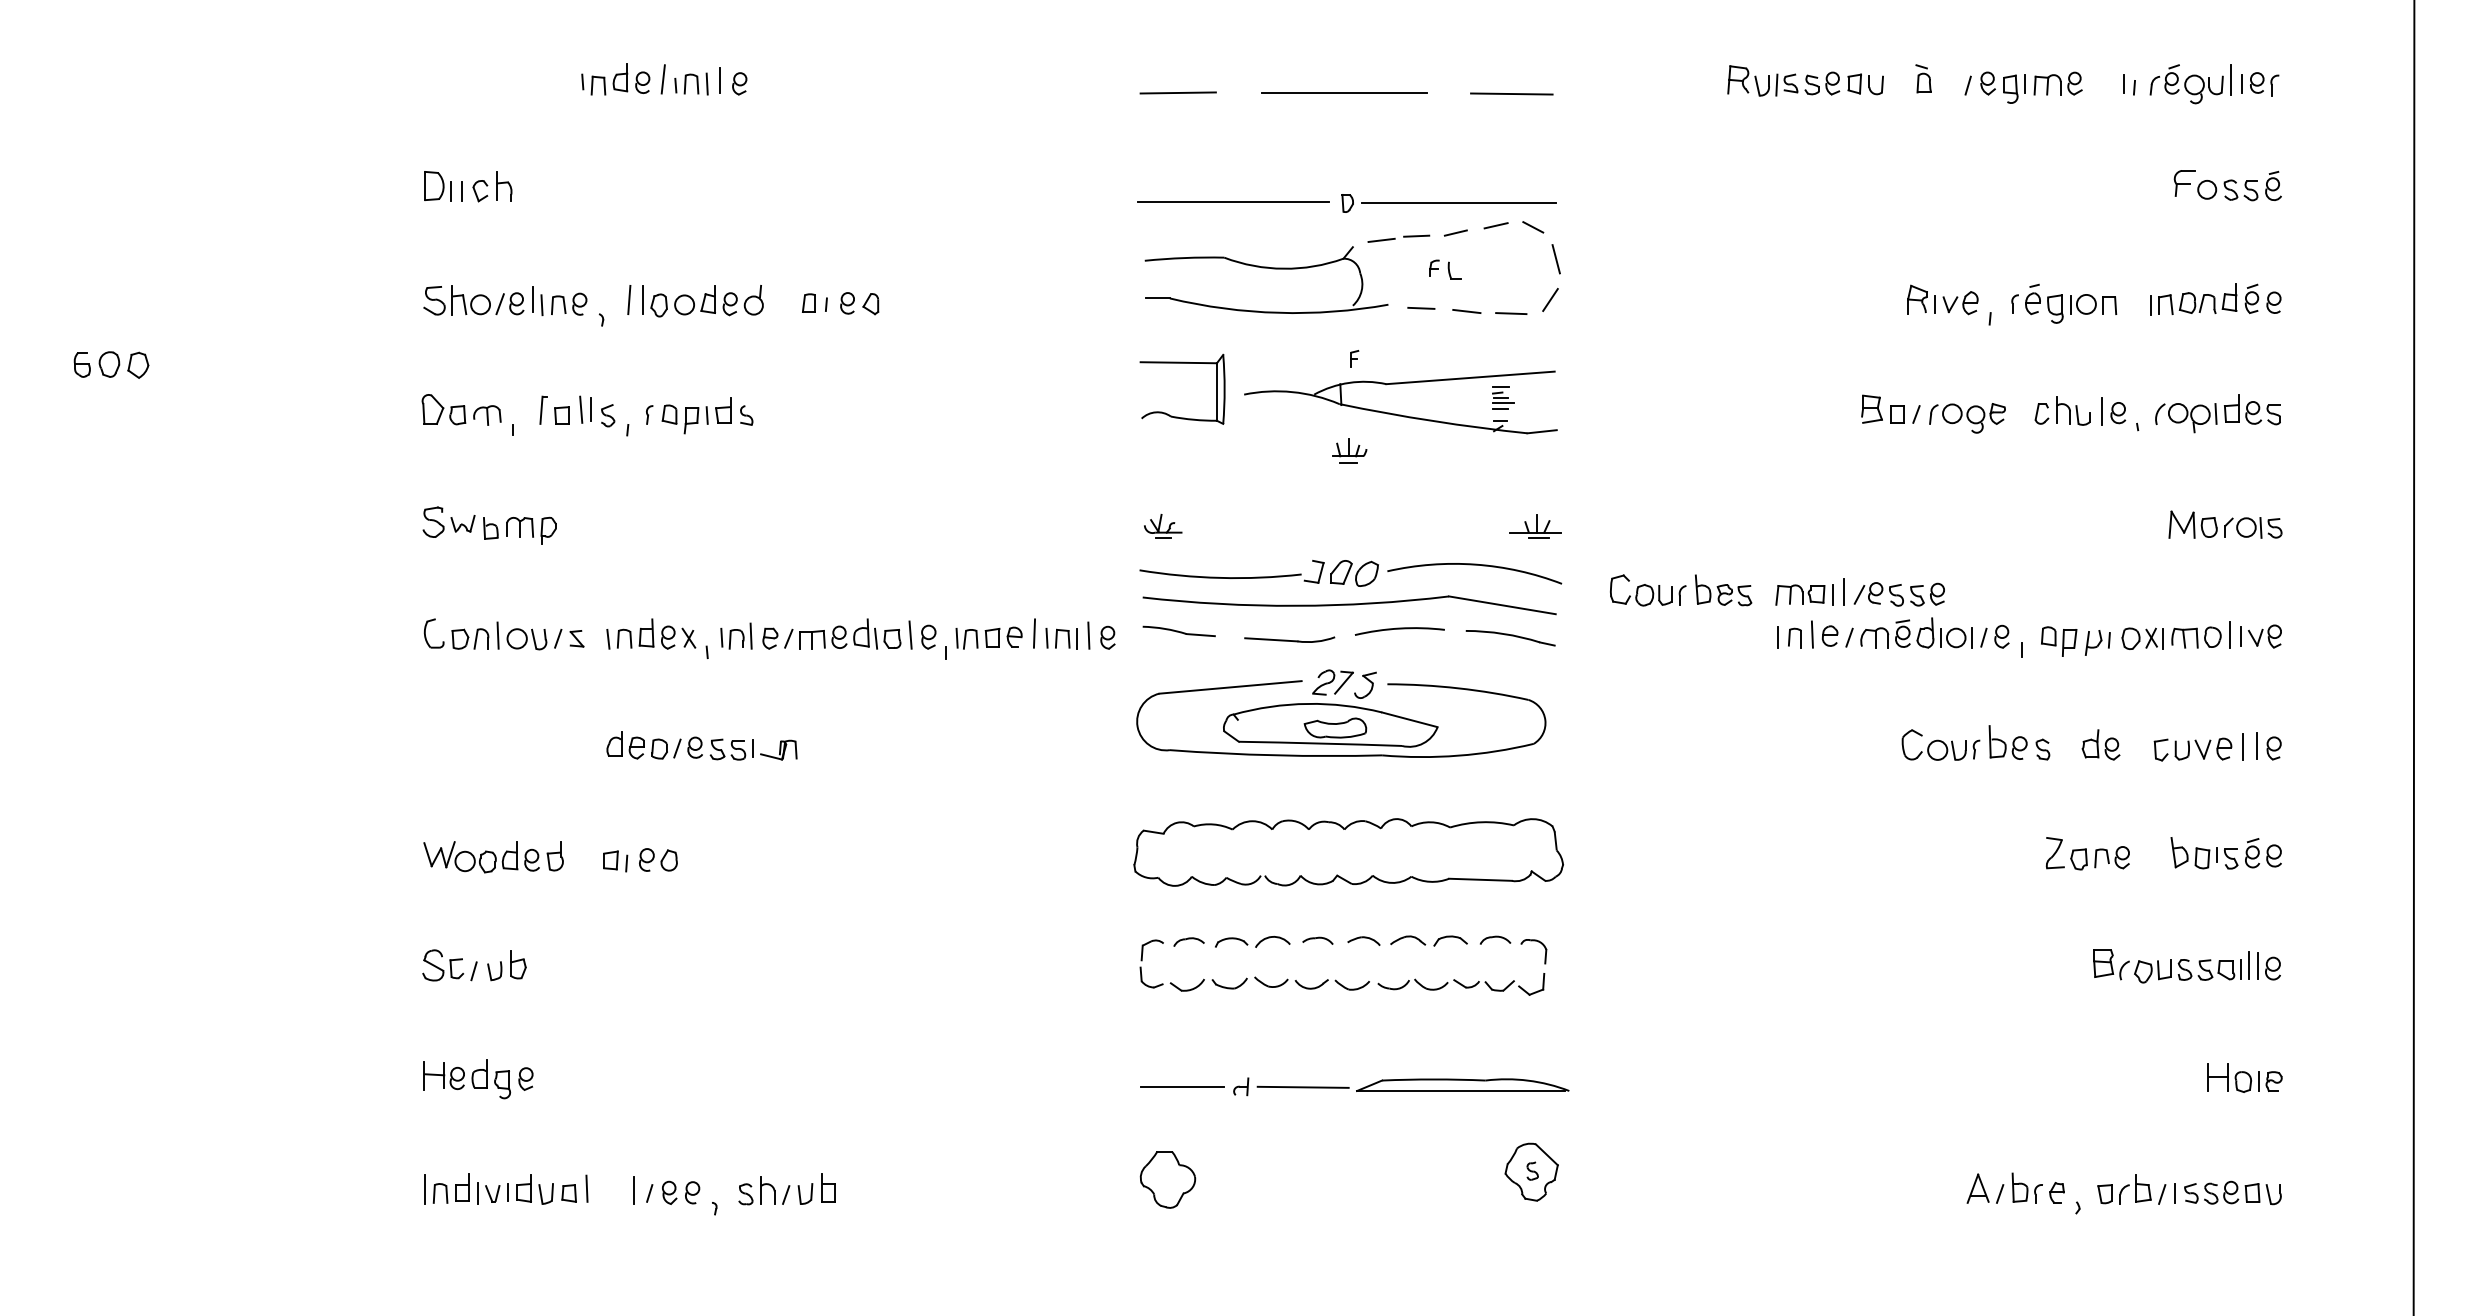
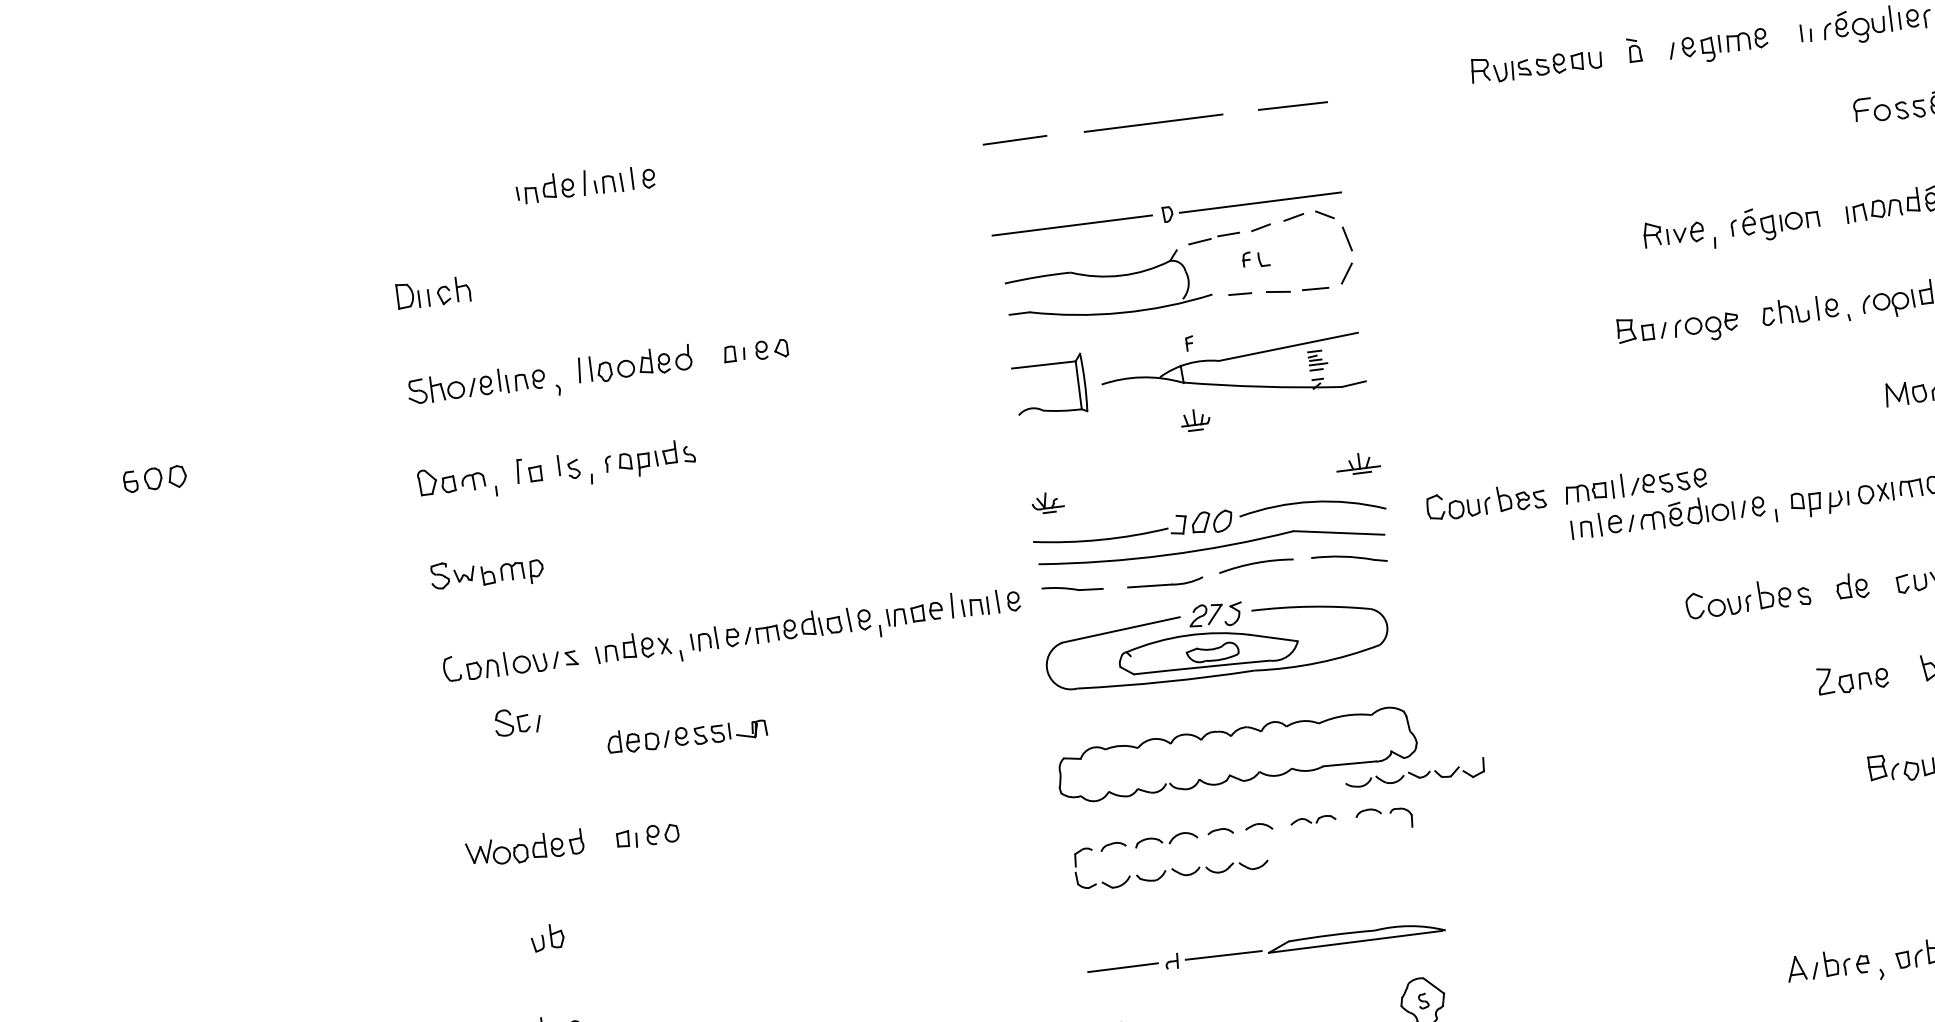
line: (581, 409) -> (551, 466), removed
part: (1428, 940) -> (1312, 819), size x0.7
part: (449, 965) -> (517, 721), moved
part: (1461, 984) -> (1415, 775), moved

